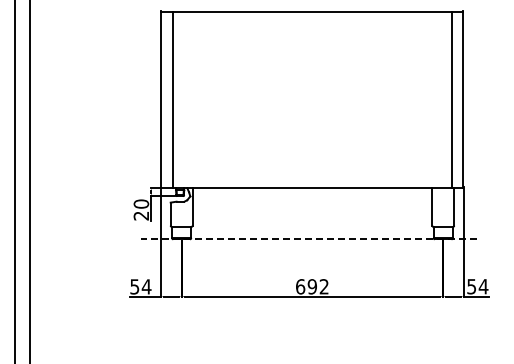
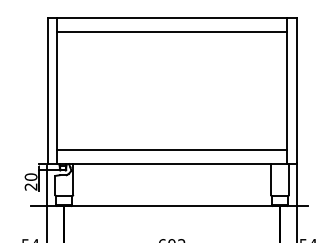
line: (312, 27) -> (172, 31), added
line: (312, 171) -> (172, 150), added
line: (308, 239) -> (168, 206), dashed -> solid

